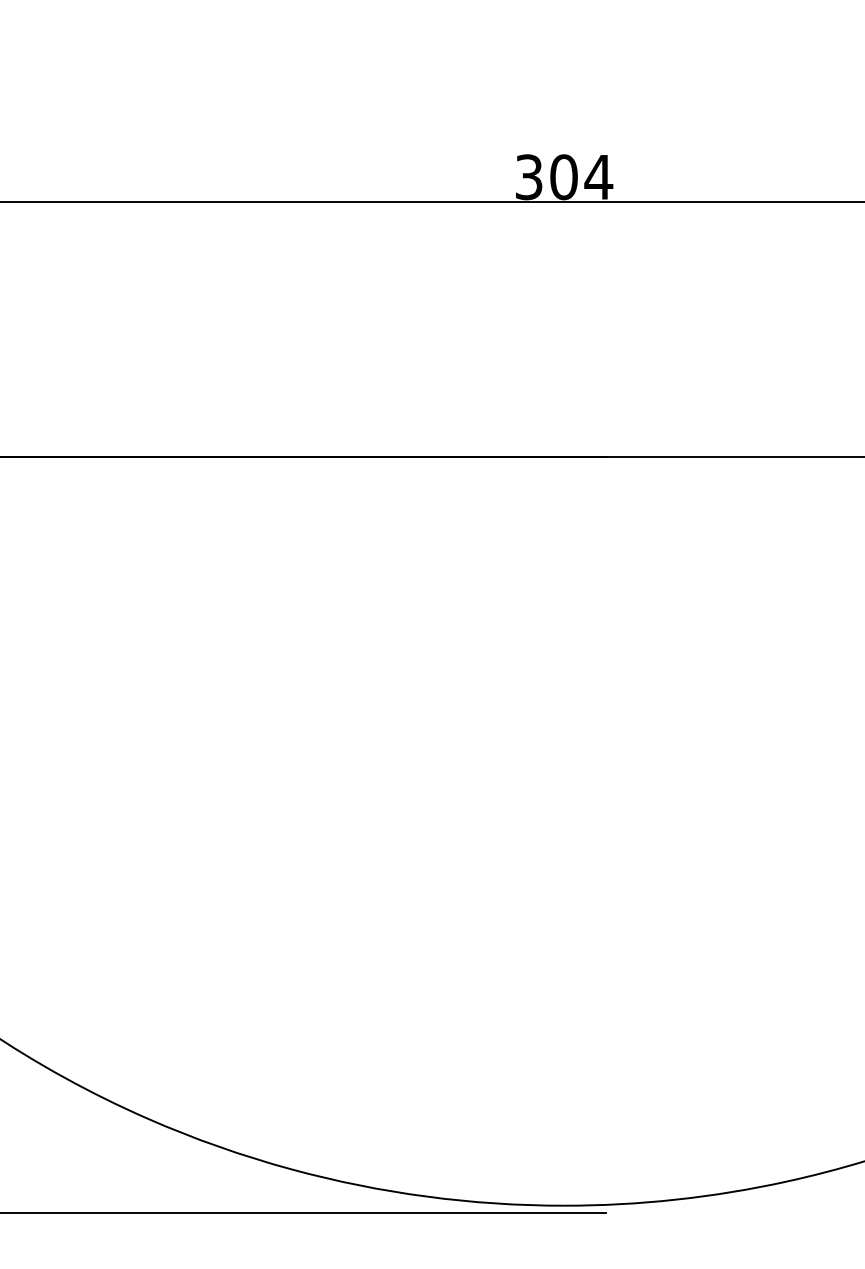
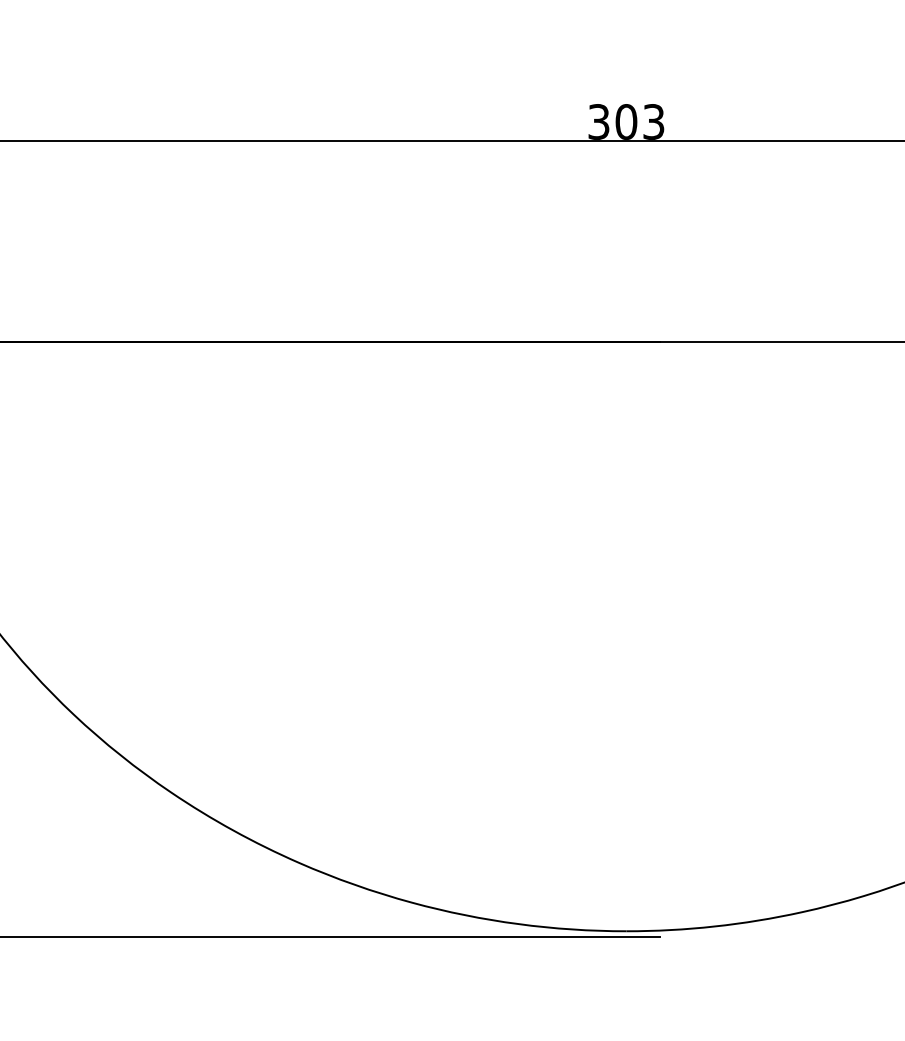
text: (598, 176) -> (653, 121), 304 -> 303

